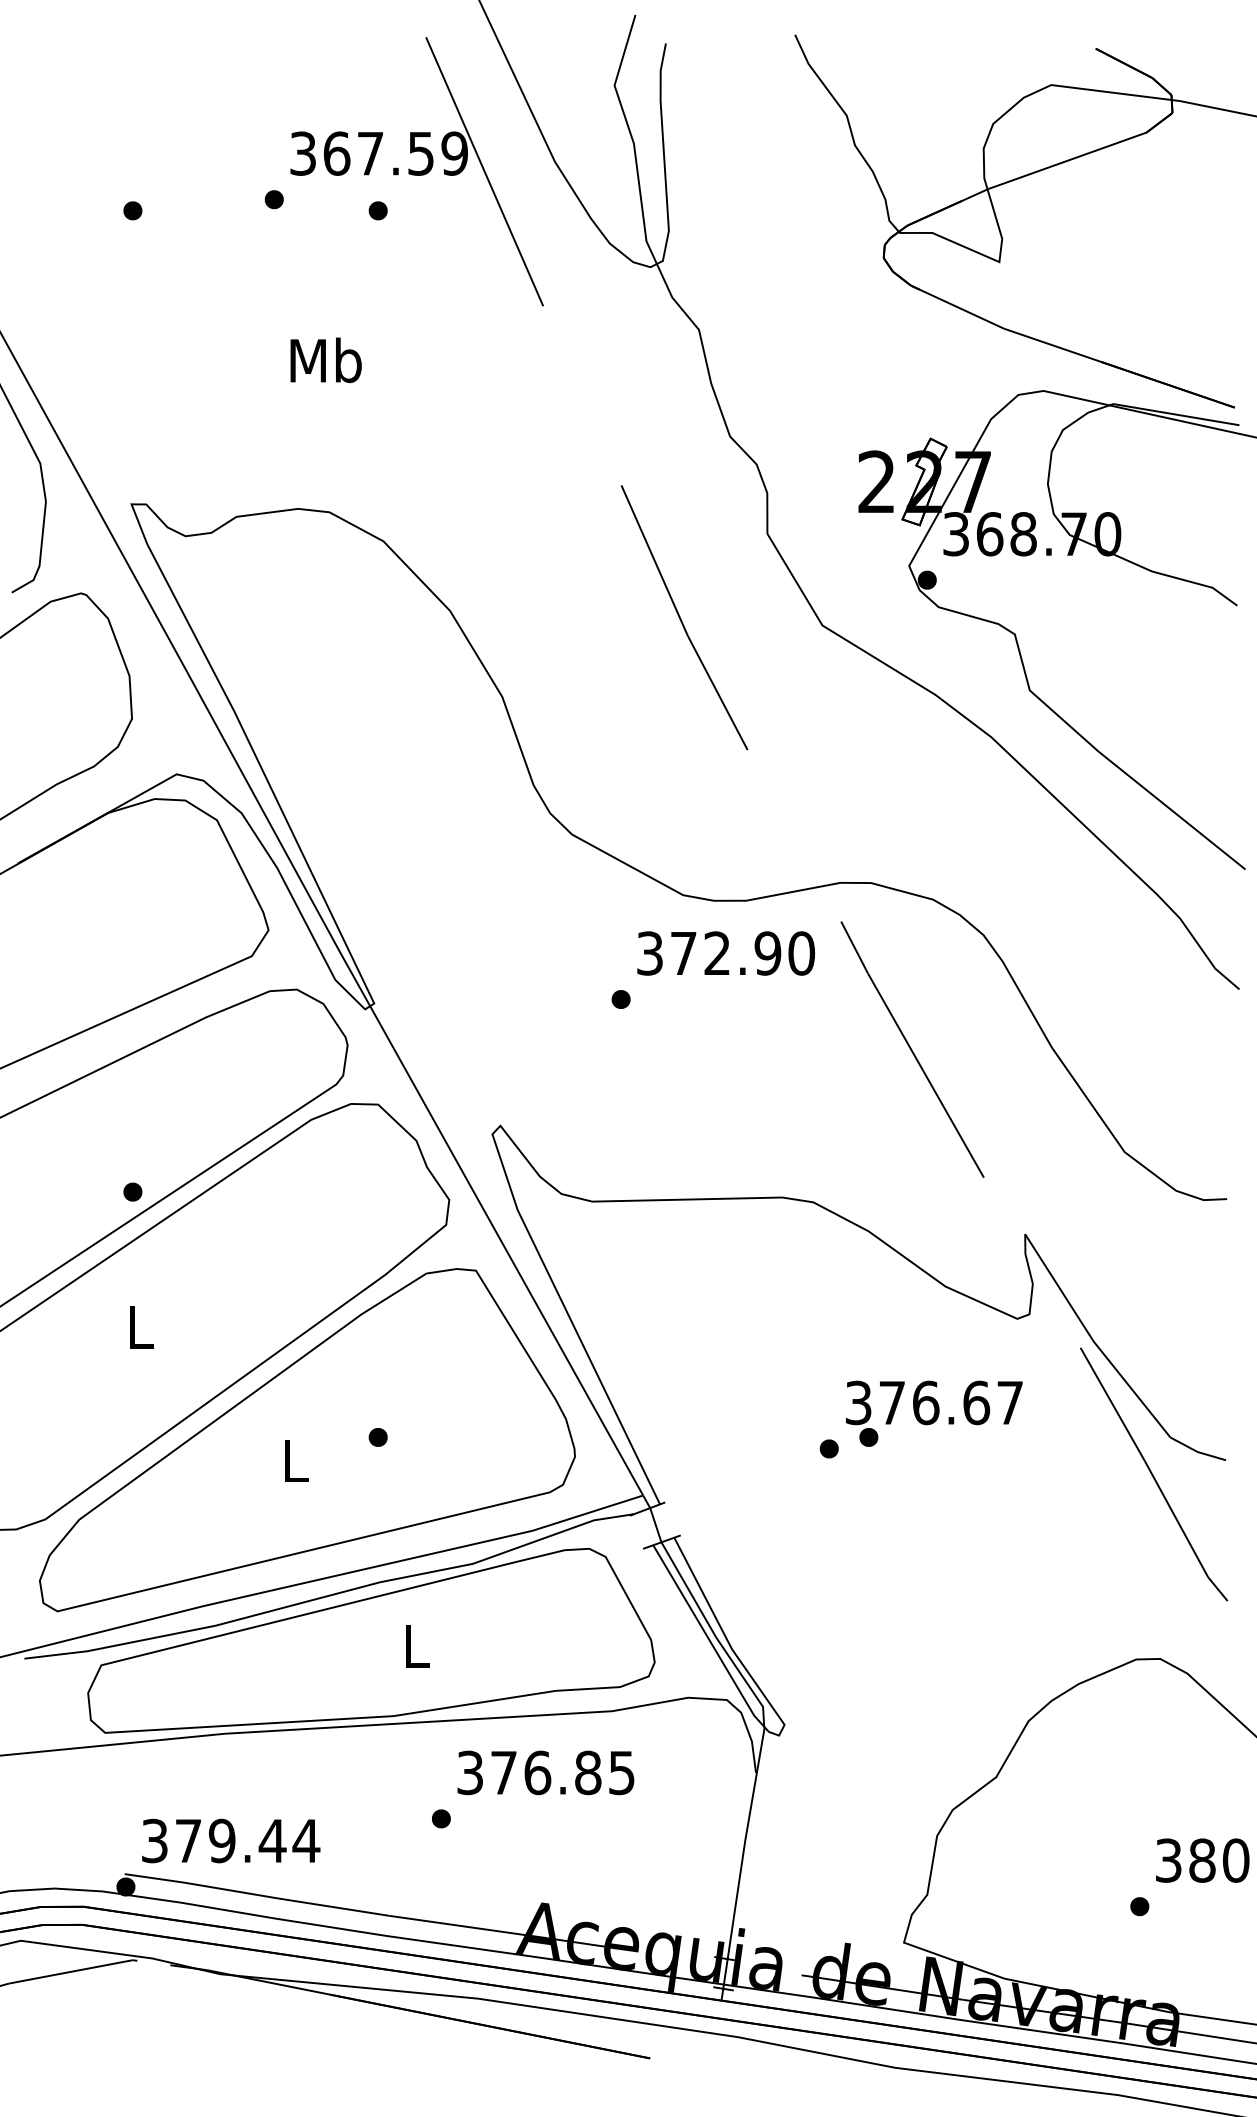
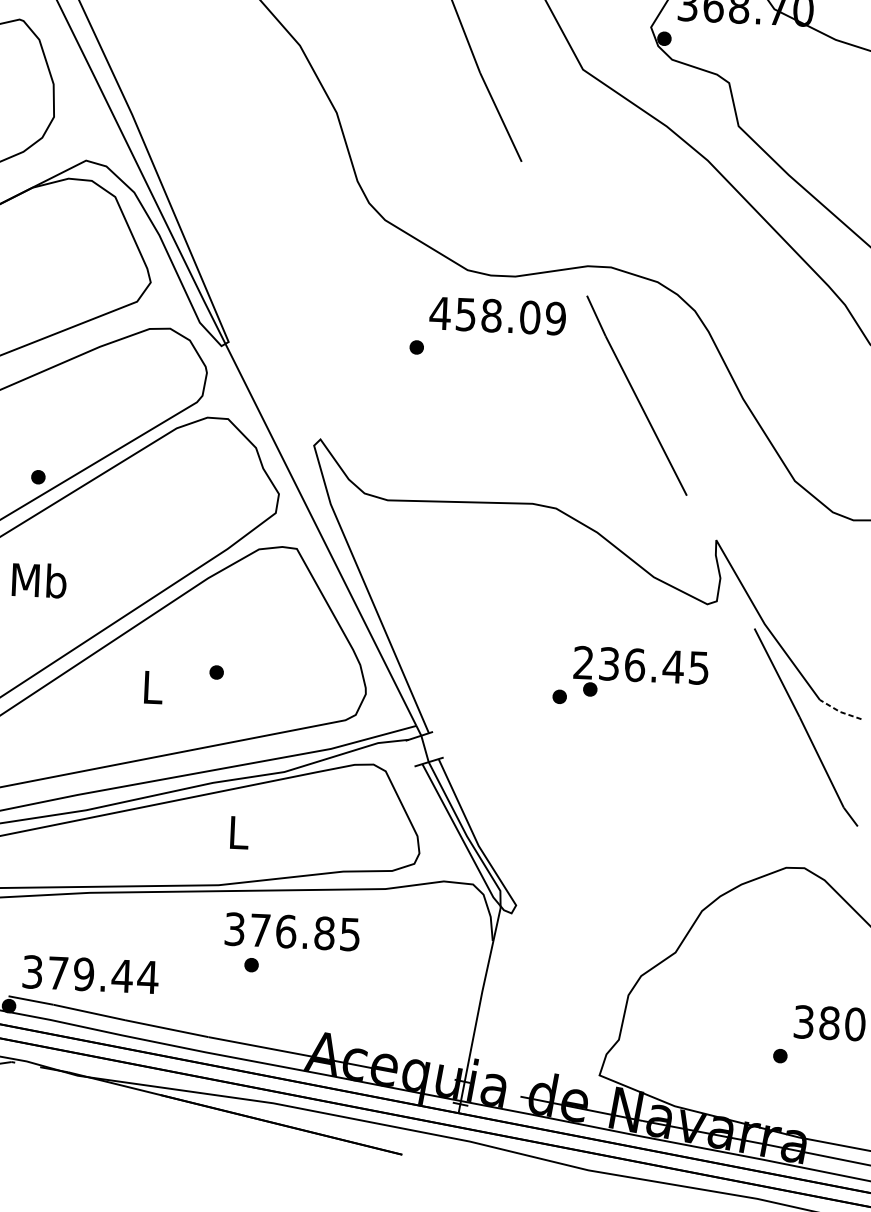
text: (725, 953) -> (497, 316), 372.90 -> 458.09
text: (140, 1327) -> (39, 580), L -> Mb
text: (933, 1402) -> (640, 665), 376.67 -> 236.45
line: (1197, 1452) -> (839, 712), solid -> dashed
text: (545, 1772) -> (292, 931), moved

